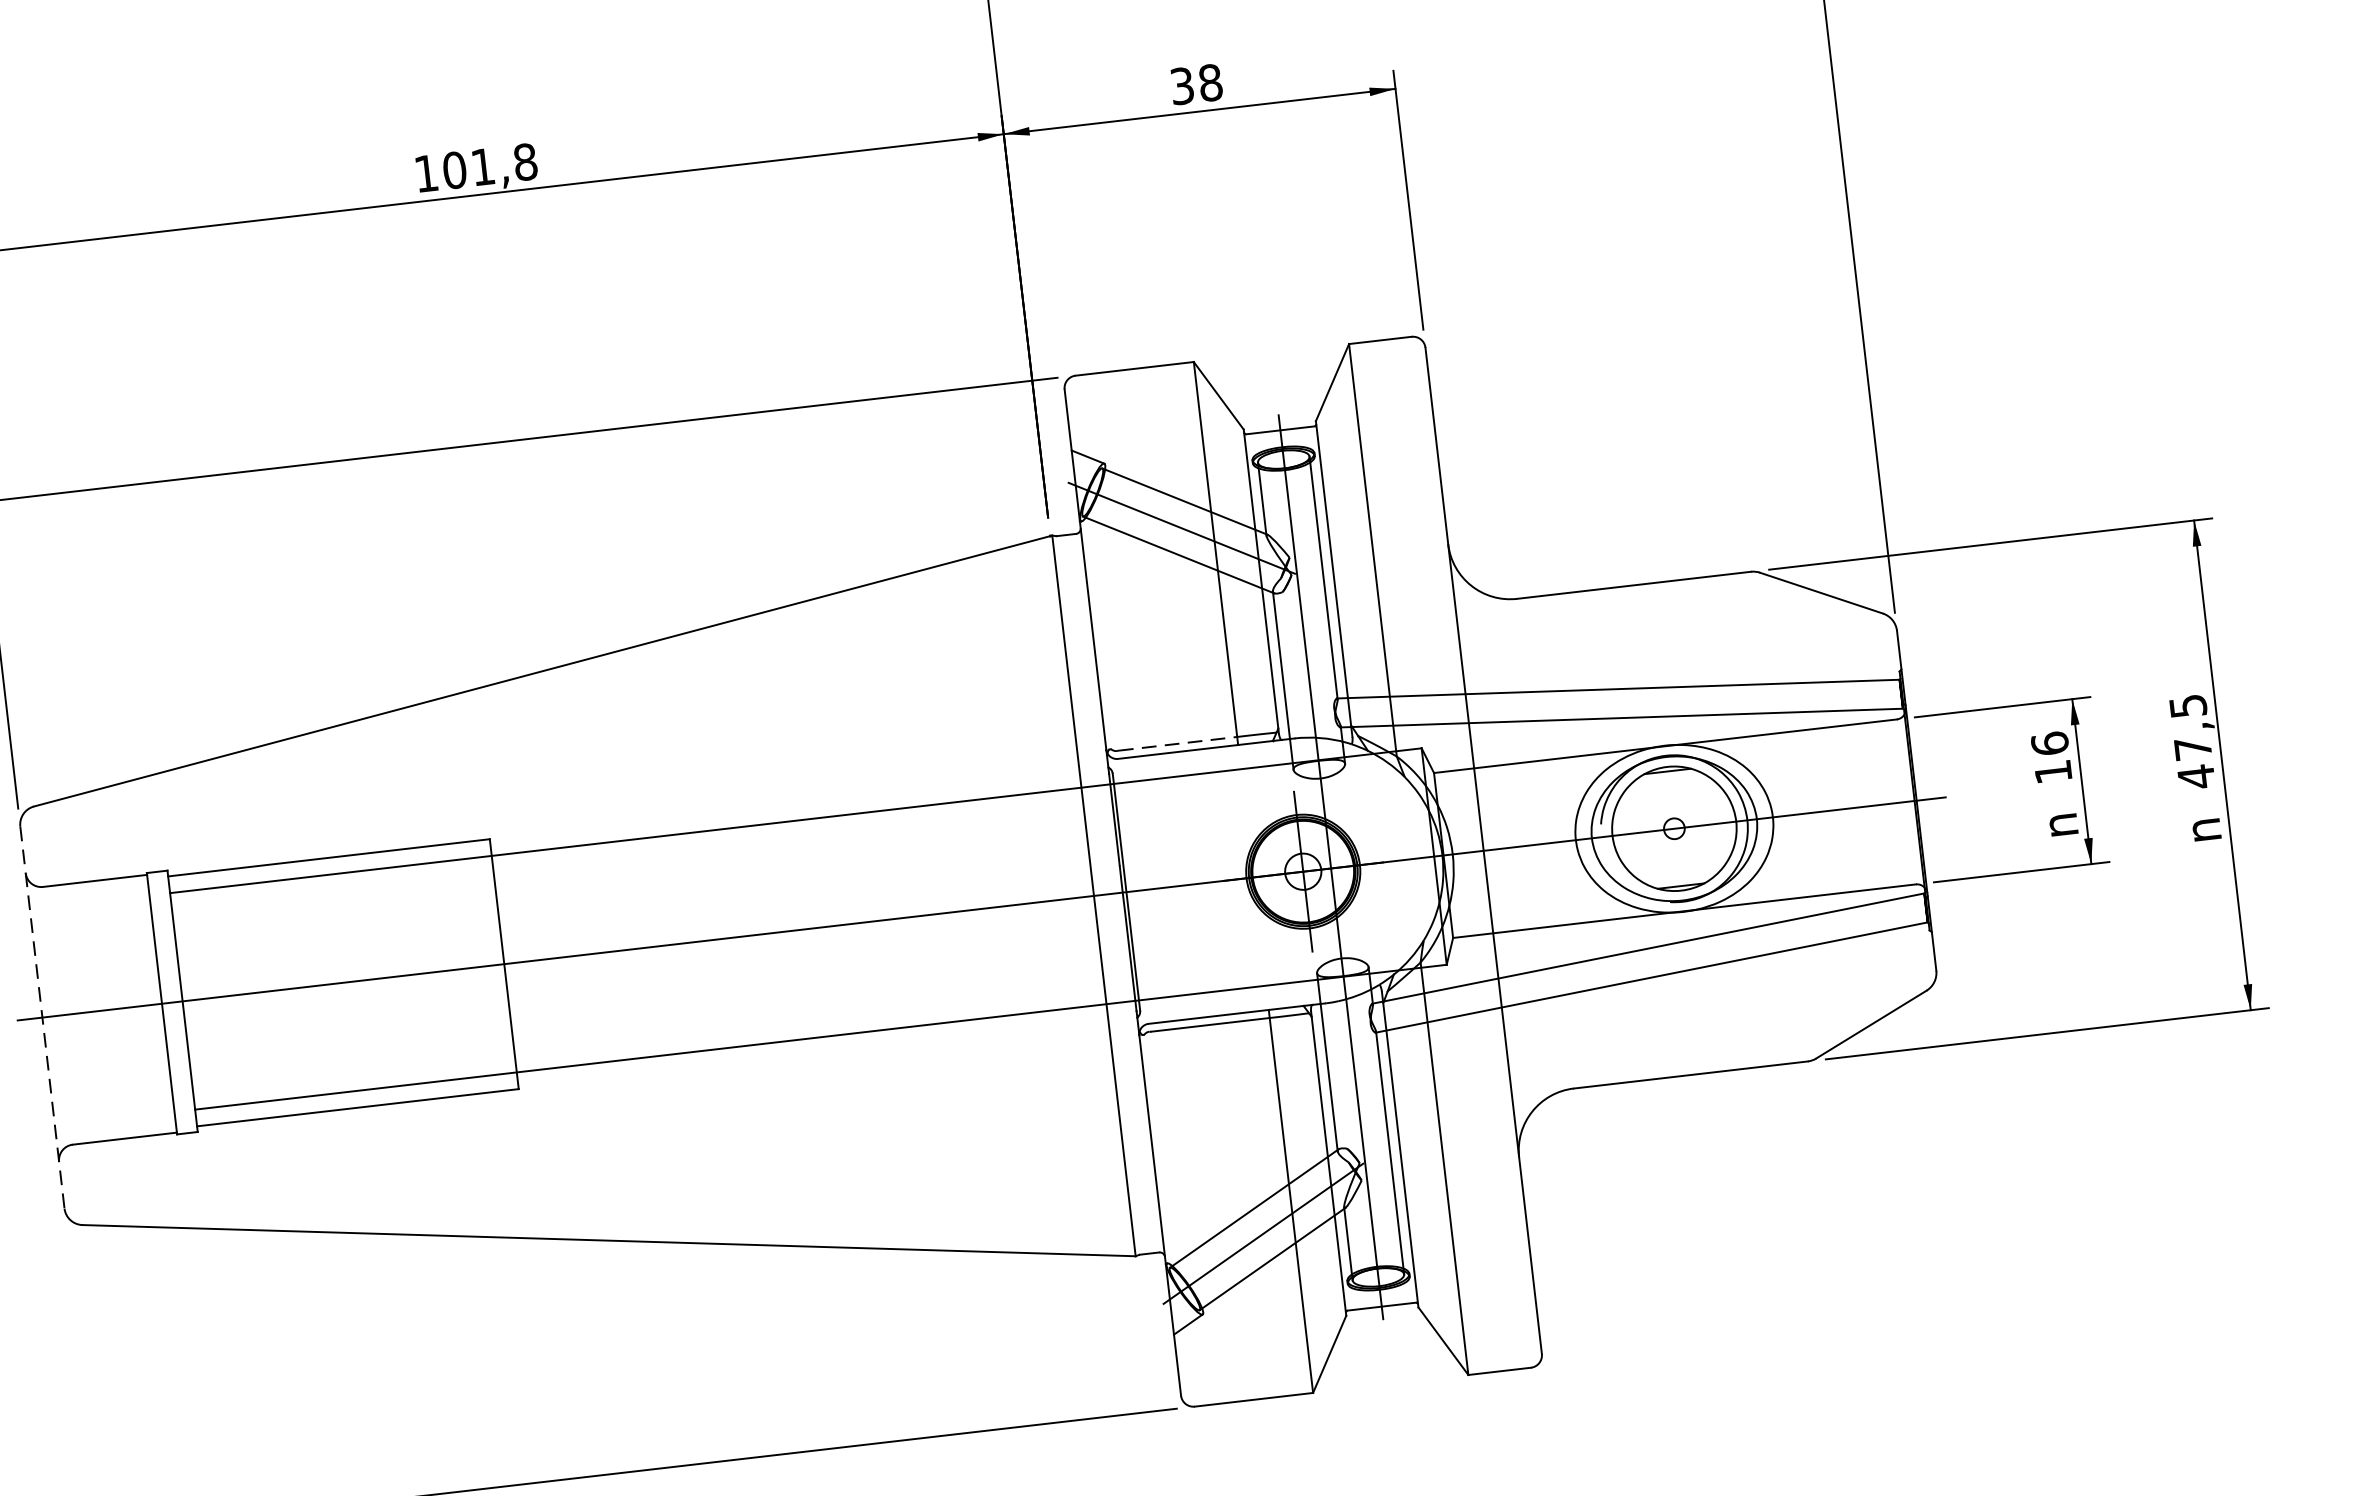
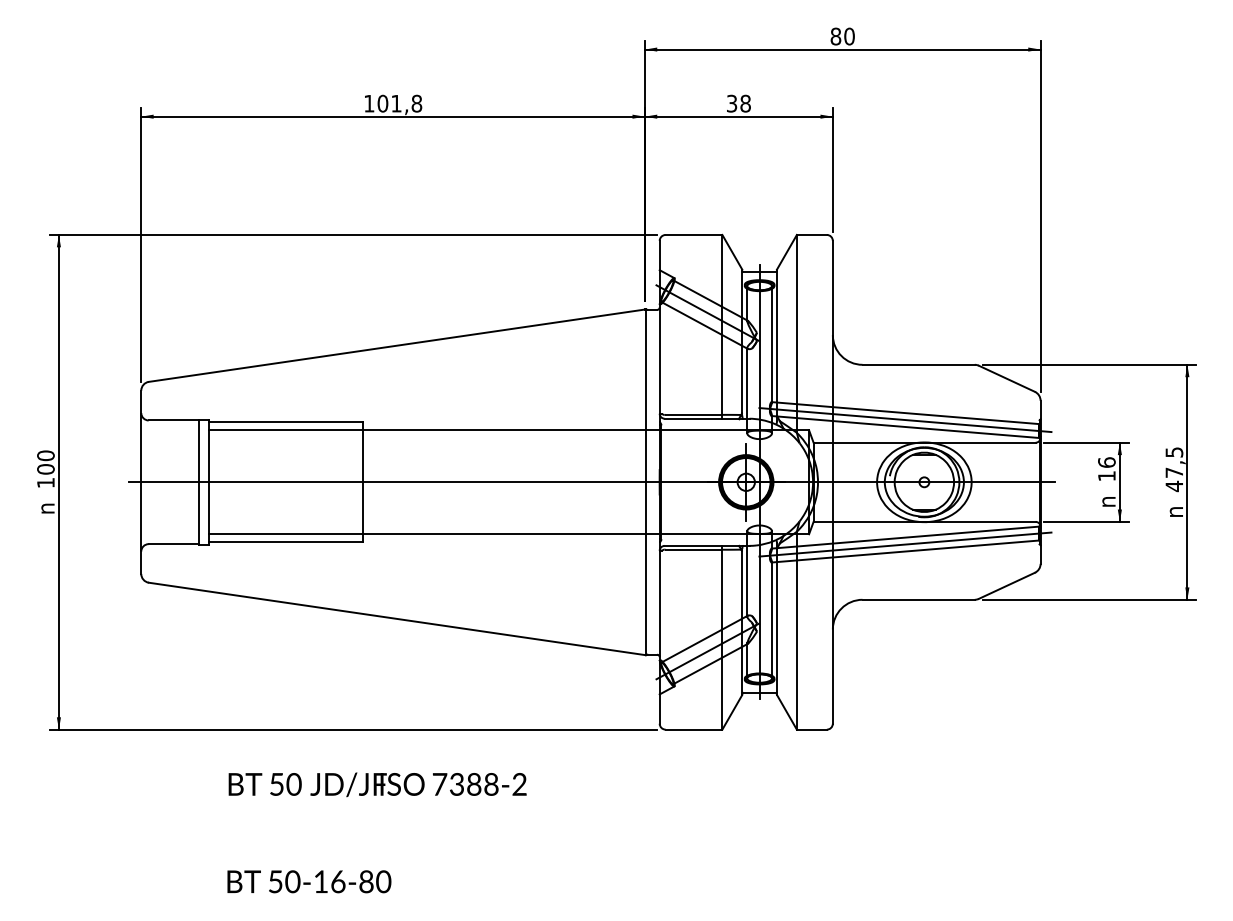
line: (1620, 704) -> (905, 420), added
line: (1178, 742) -> (694, 414), dashed -> solid
line: (1650, 962) -> (905, 544), added
line: (42, 1017) -> (141, 482), dashed -> solid

